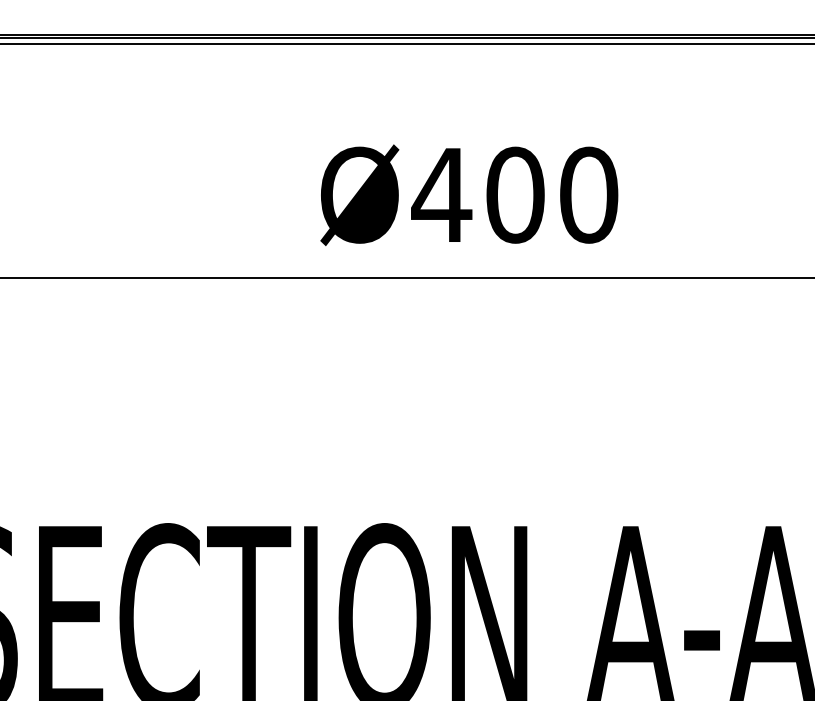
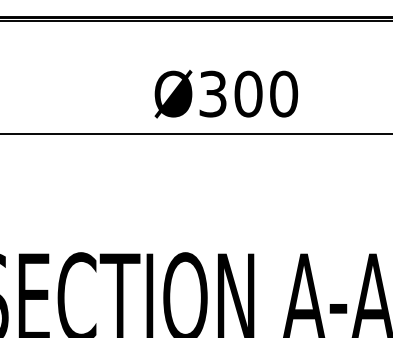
text: (440, 193) -> (212, 93), Ø400 -> Ø300

